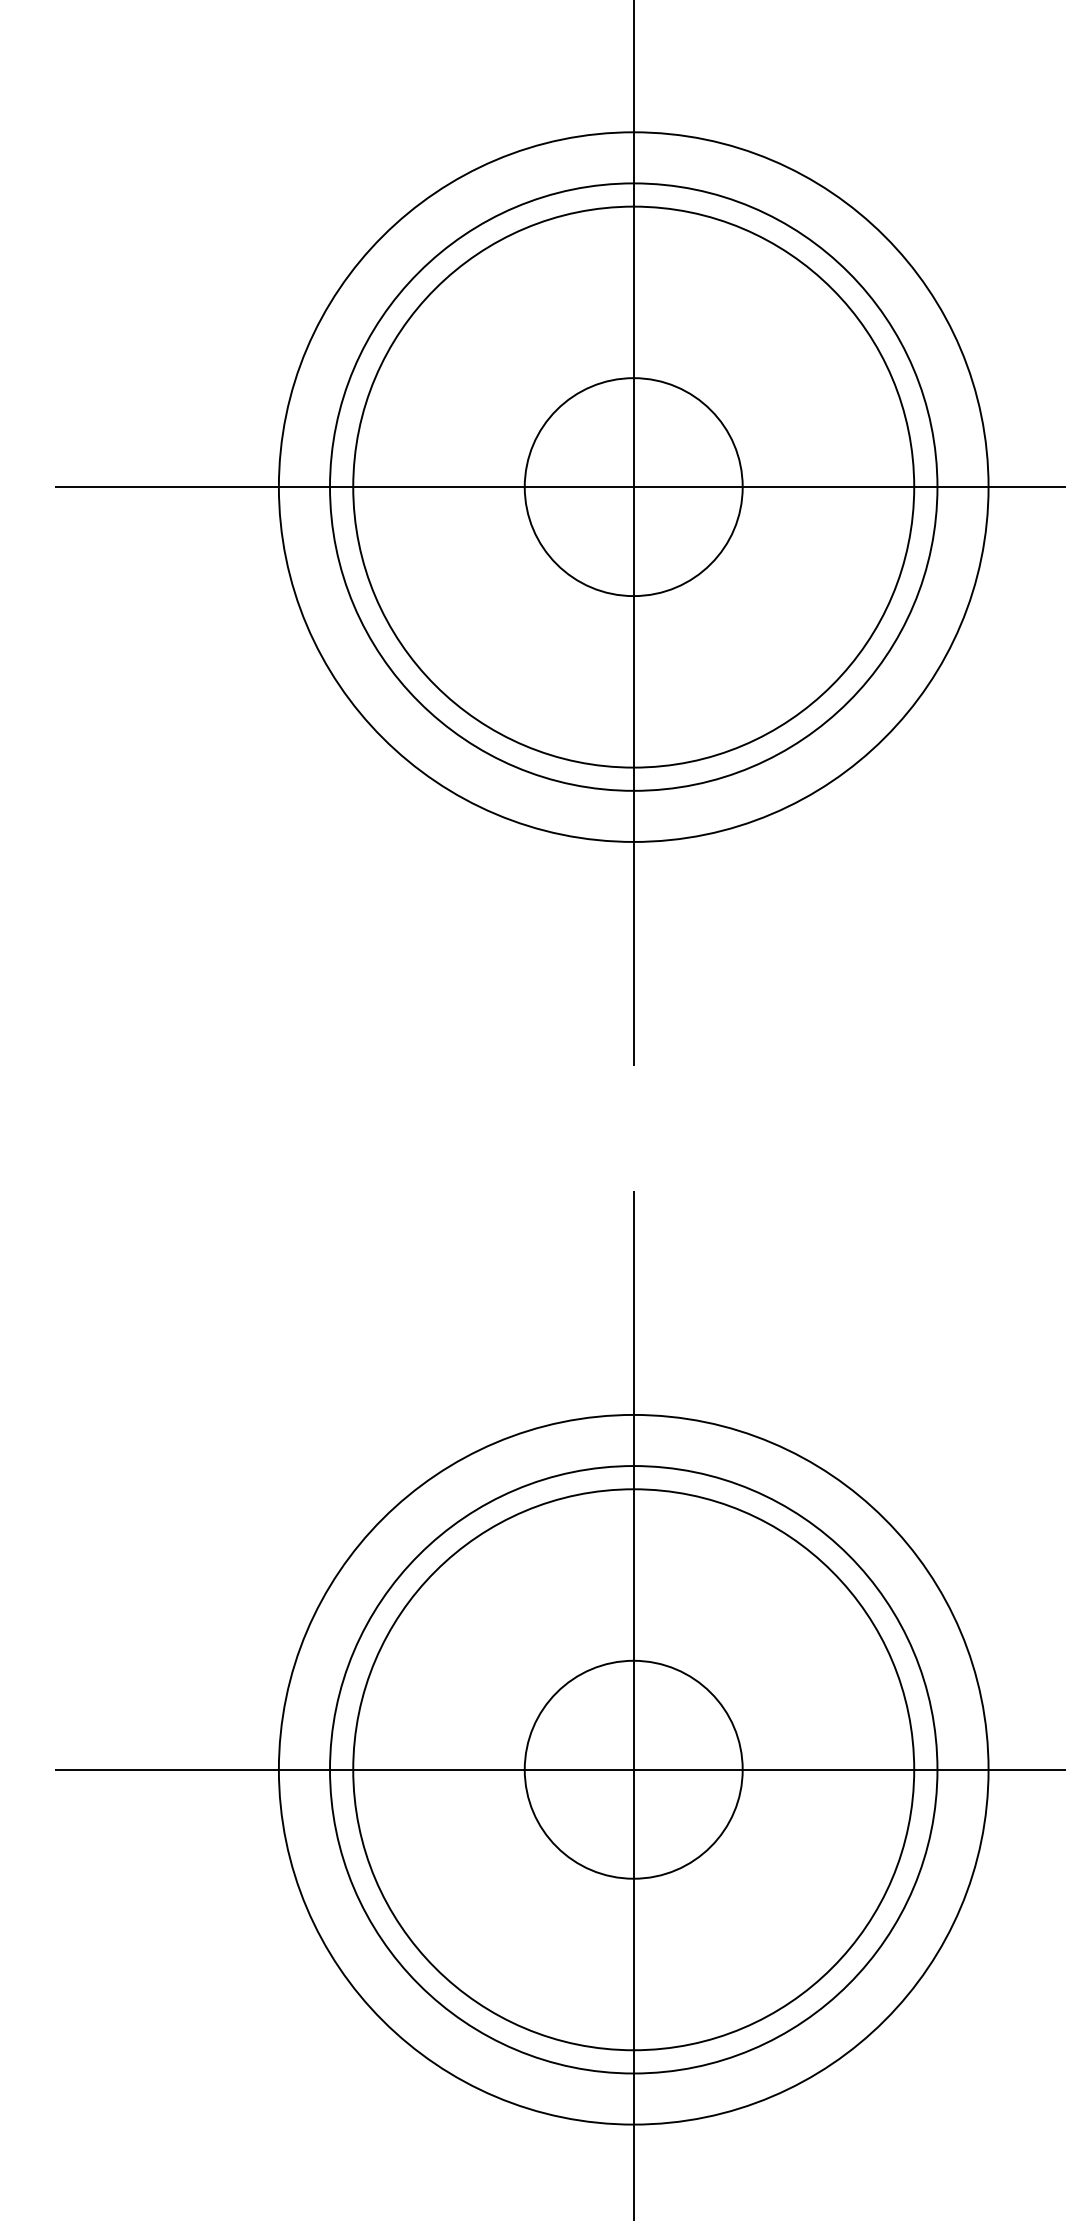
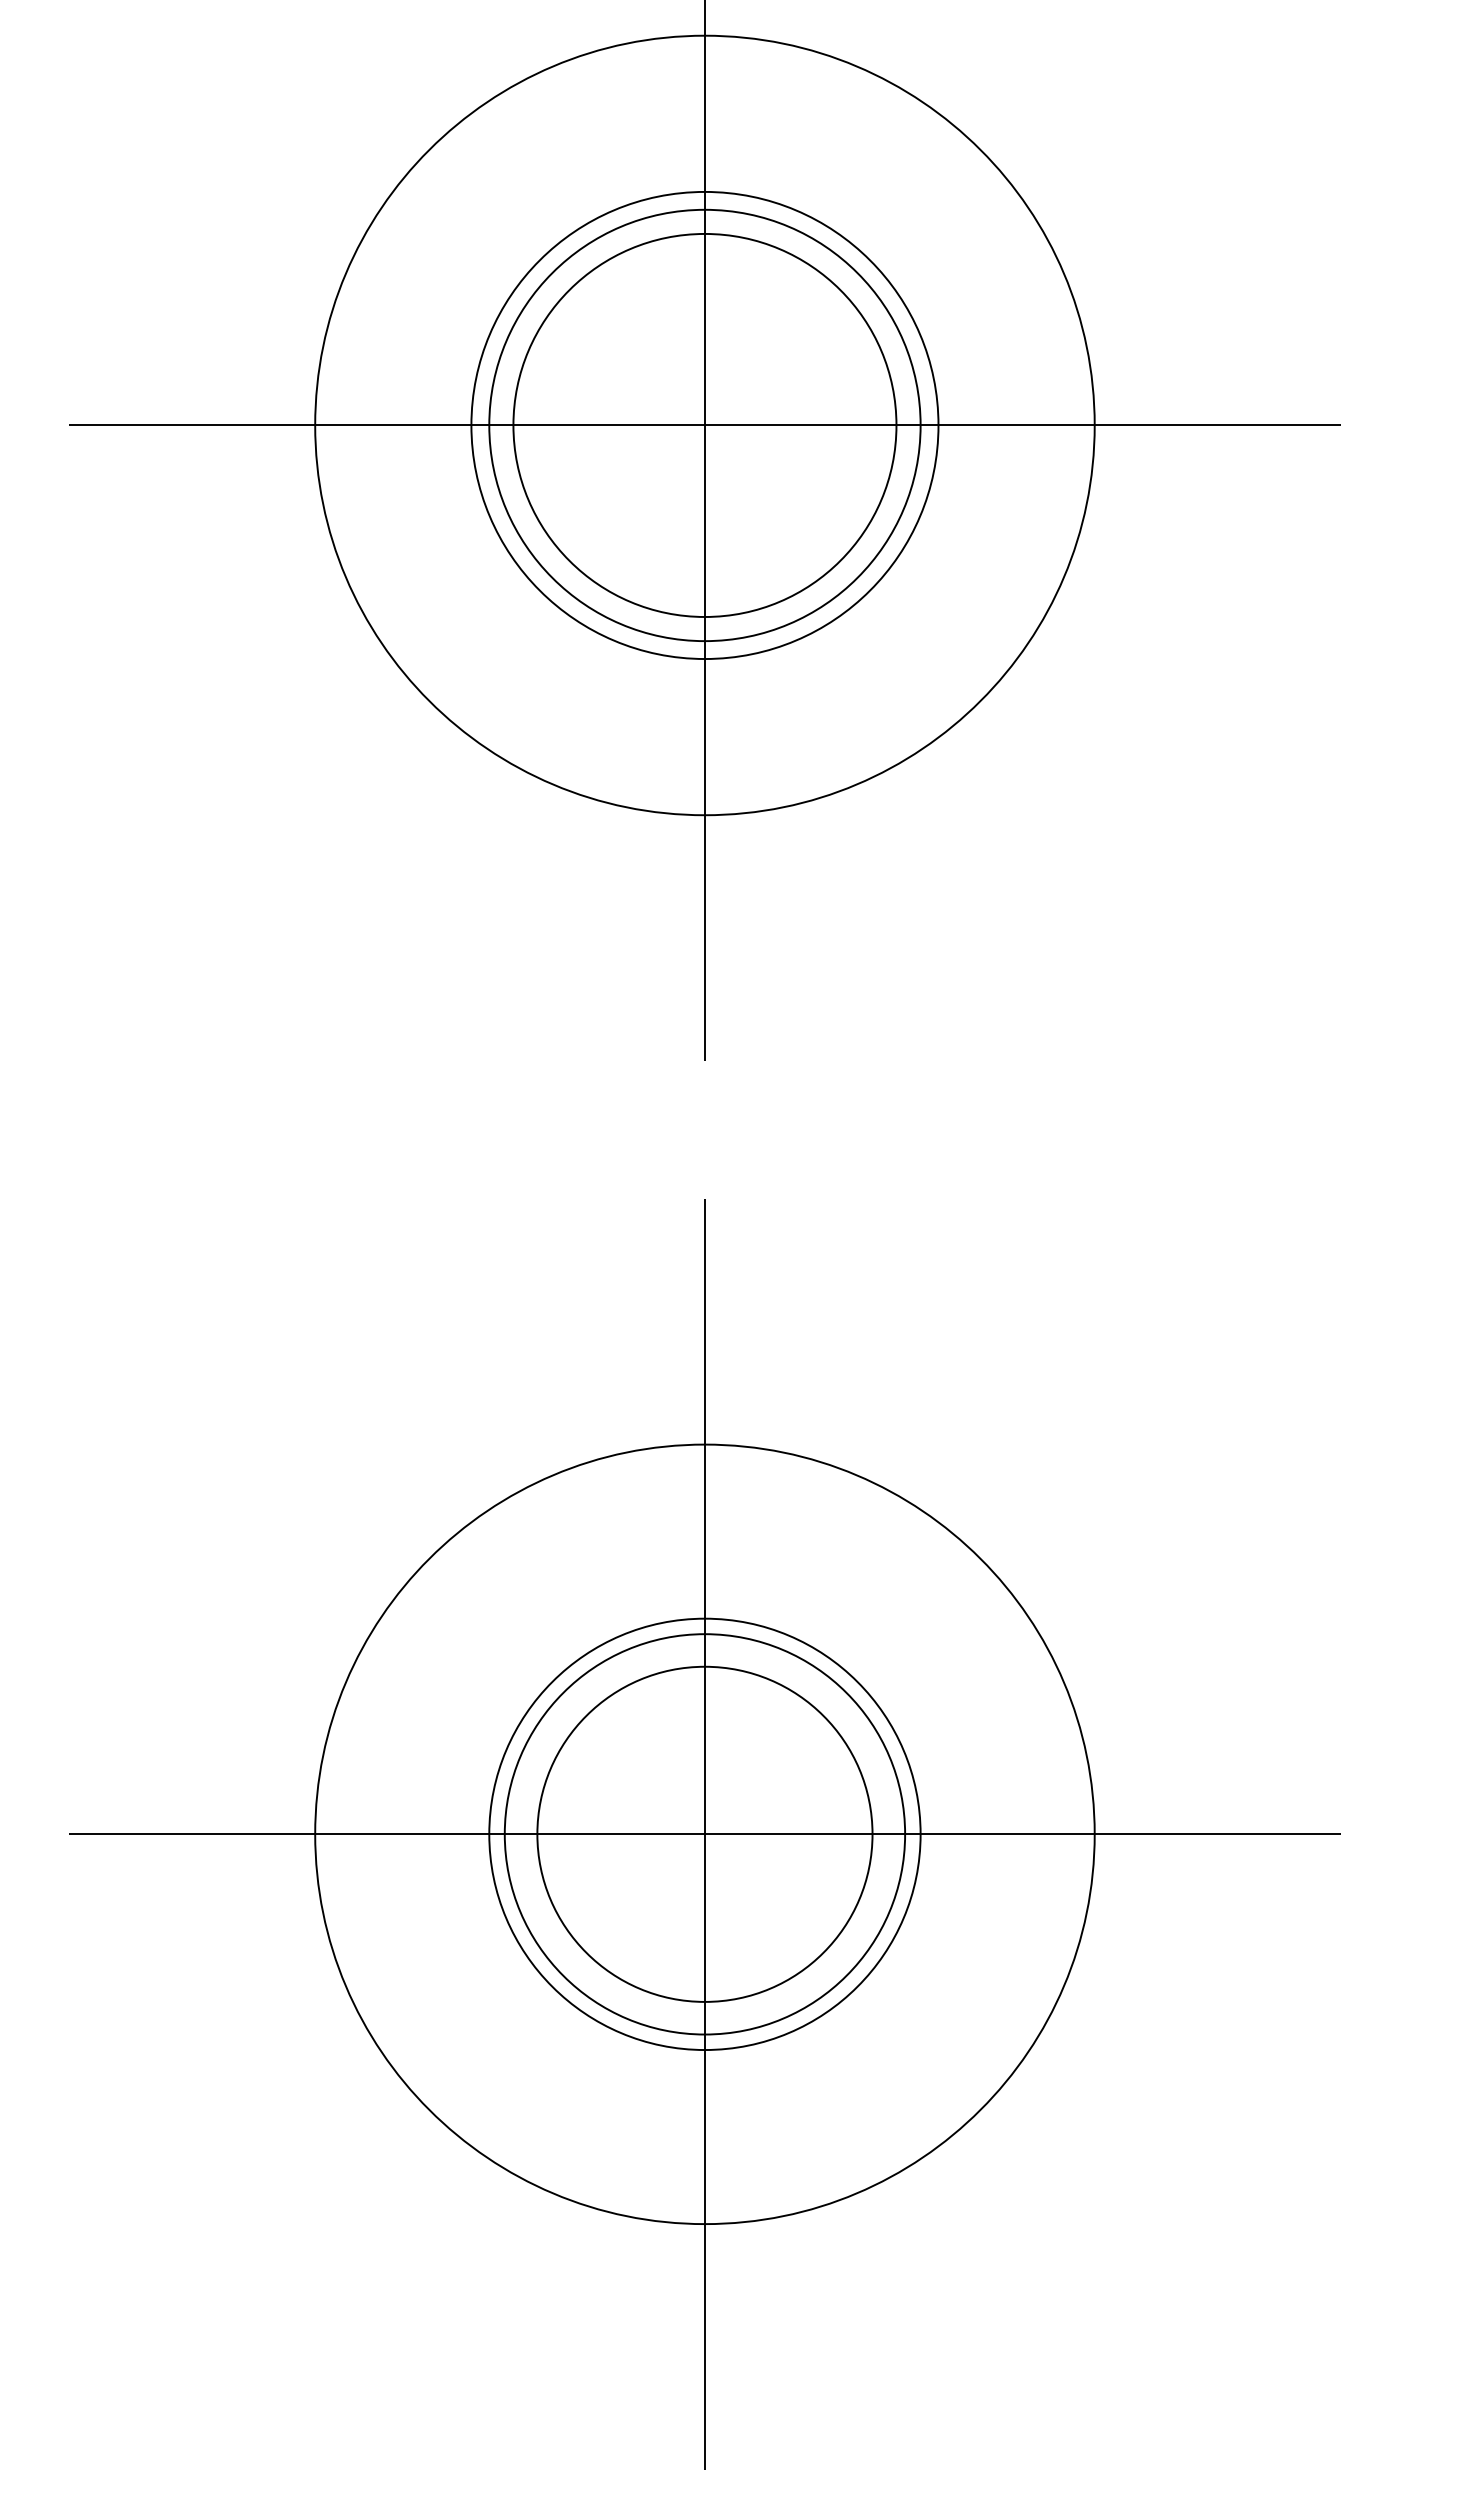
circle: (633, 487) -> (704, 425), size x0.7
circle: (633, 487) -> (704, 425), size x0.7
circle: (633, 487) -> (704, 425), size x1.6
circle: (633, 1768) -> (704, 1833), size x0.6
circle: (633, 1769) -> (704, 1834), size x0.7
circle: (633, 1769) -> (704, 1834), size x1.4

